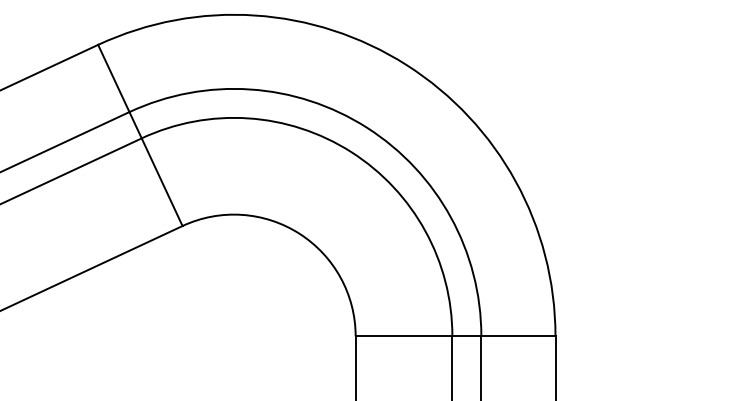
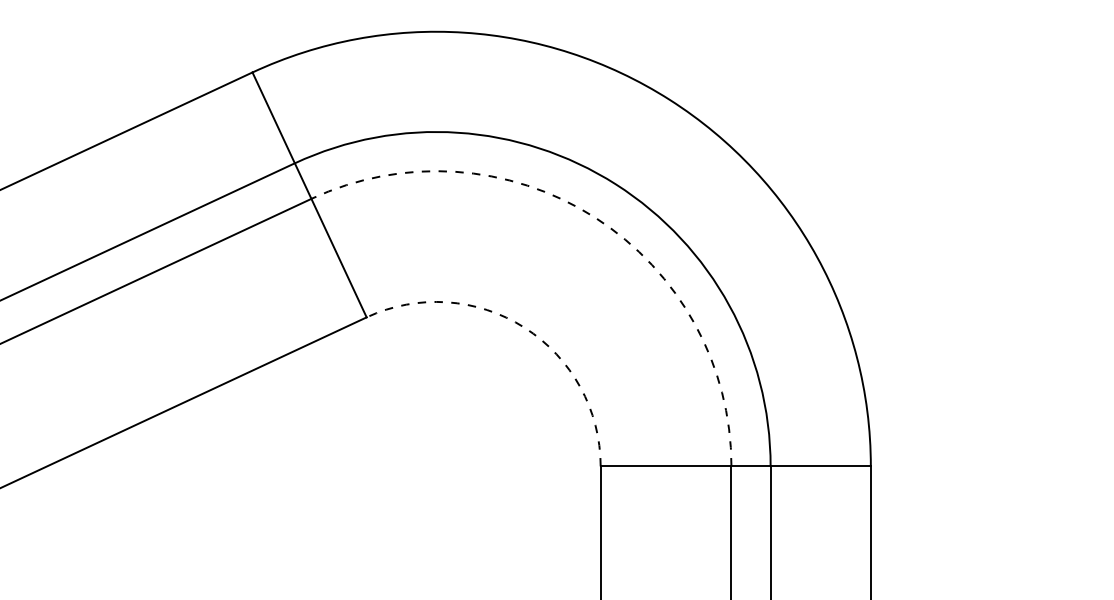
arc: (351, 152) -> (594, 217), solid -> dashed
arc: (299, 233) -> (524, 327), solid -> dashed

